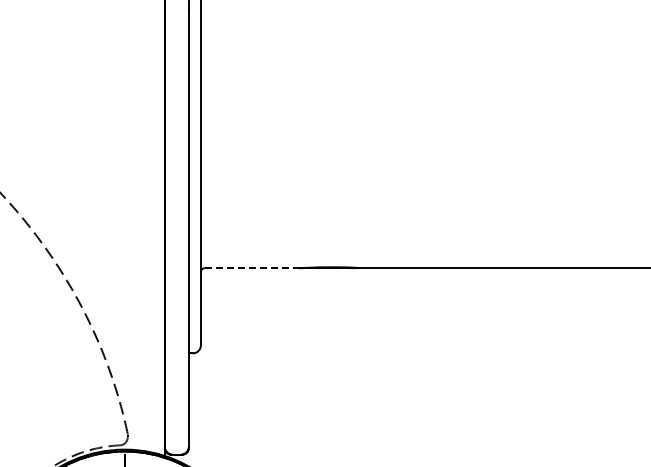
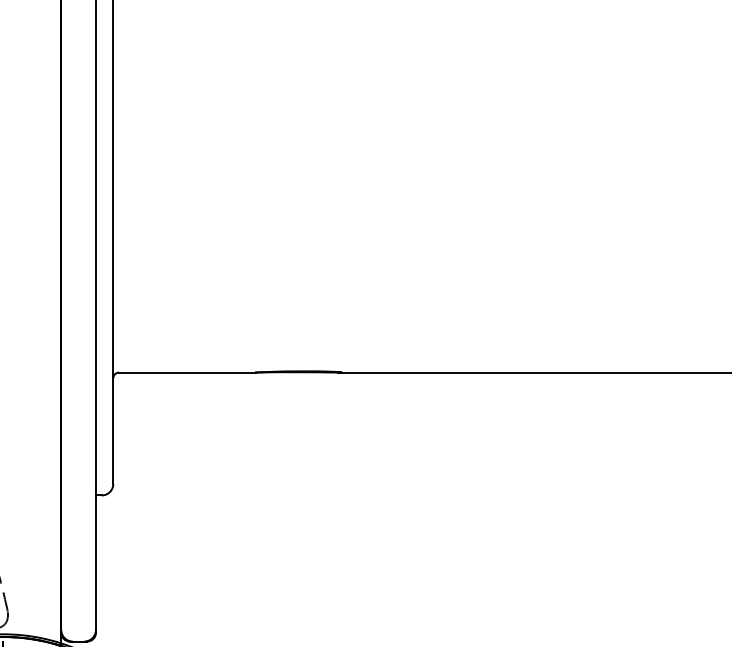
line: (252, 268) -> (187, 373), dashed -> solid

